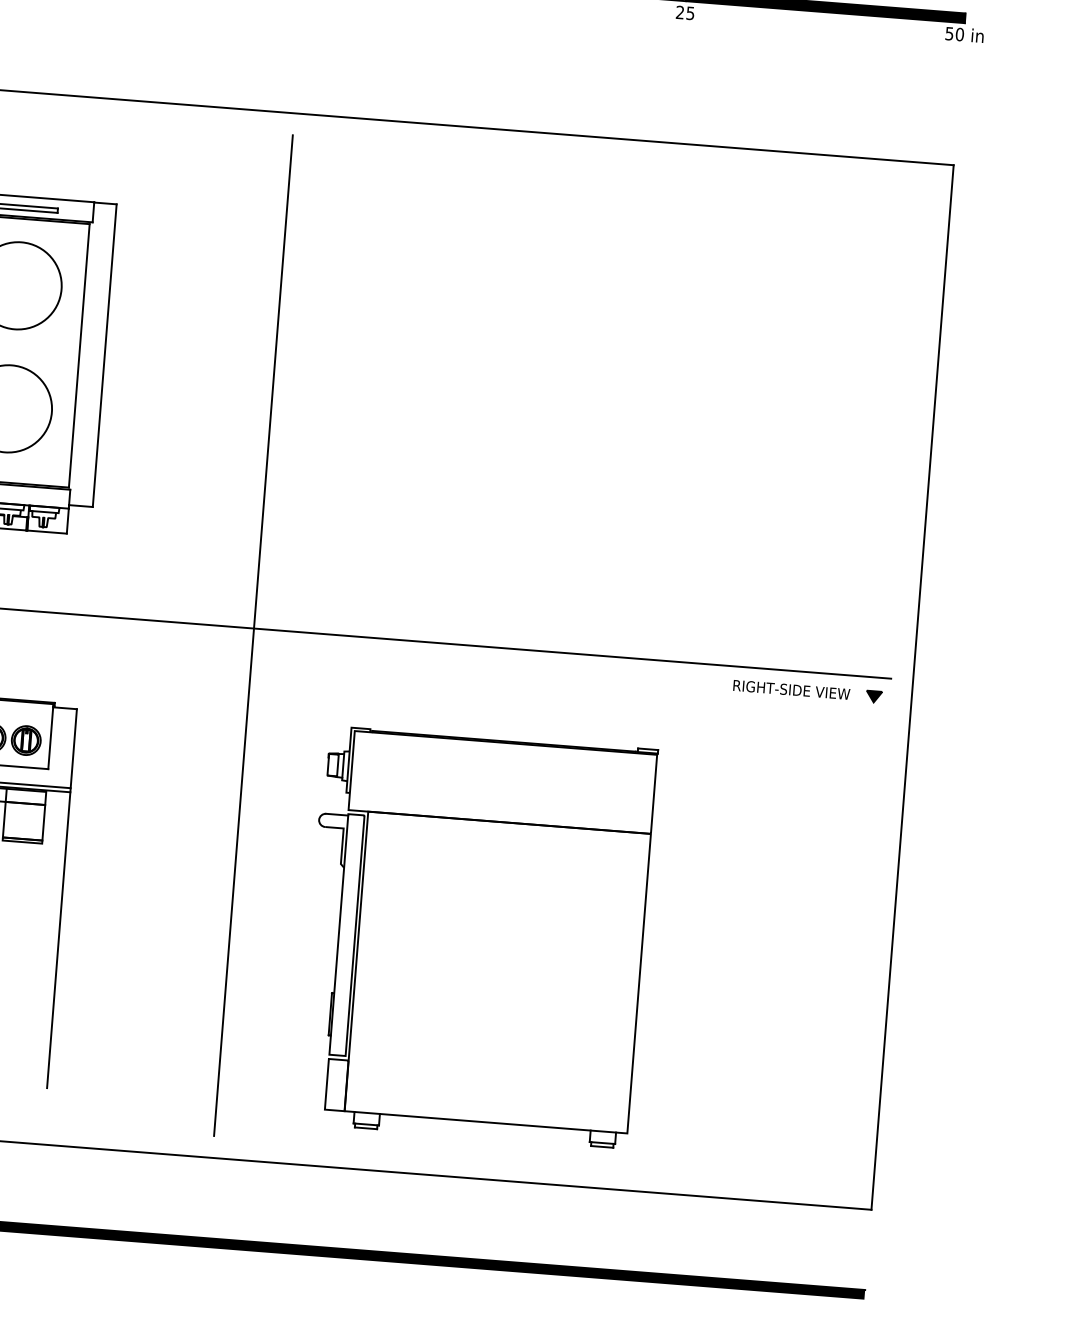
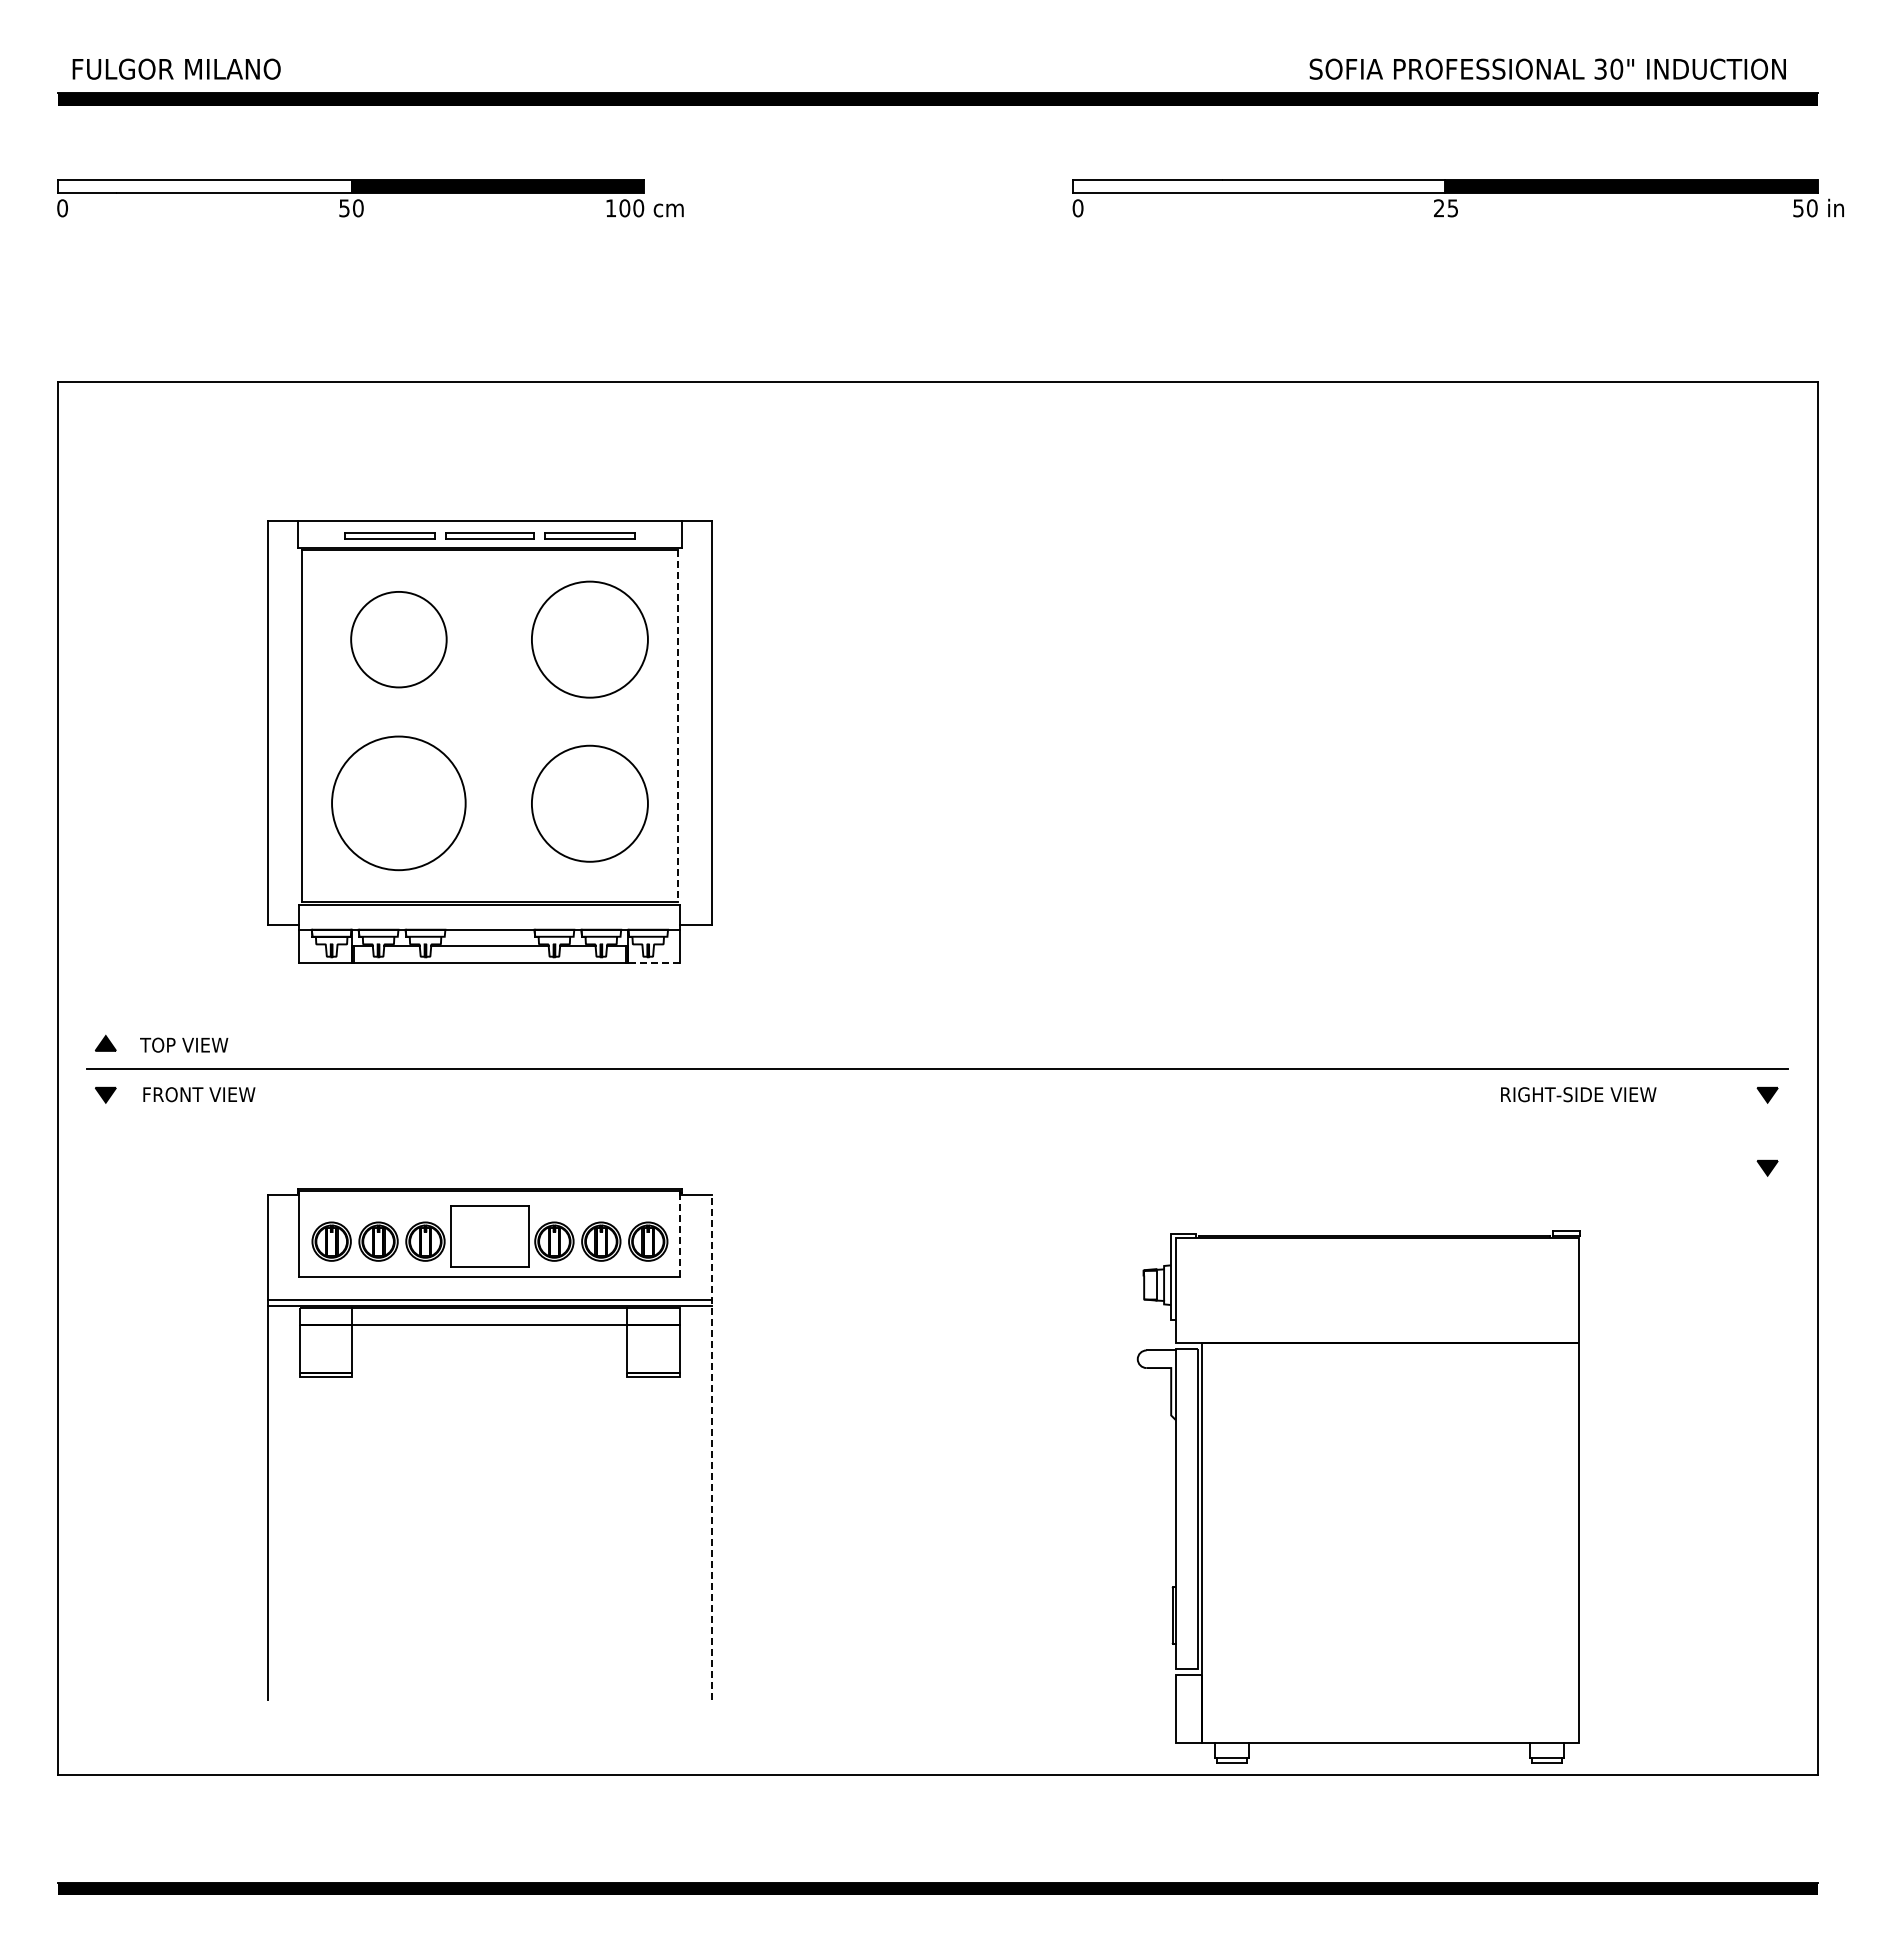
line: (79, 356) -> (678, 726), solid -> dashed
line: (46, 532) -> (653, 963), solid -> dashed
line: (253, 635) -> (938, 1078), removed
text: (791, 689) -> (1578, 1094), moved
line: (50, 737) -> (680, 1235), solid -> dashed
part: (869, 751) -> (1767, 1167), added
line: (62, 898) -> (712, 1447), solid -> dashed
part: (476, 935) -> (1358, 1496), moved

